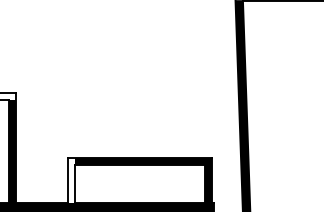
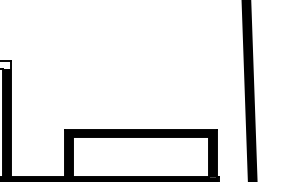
fill: (71, 179) -> (68, 152), added

